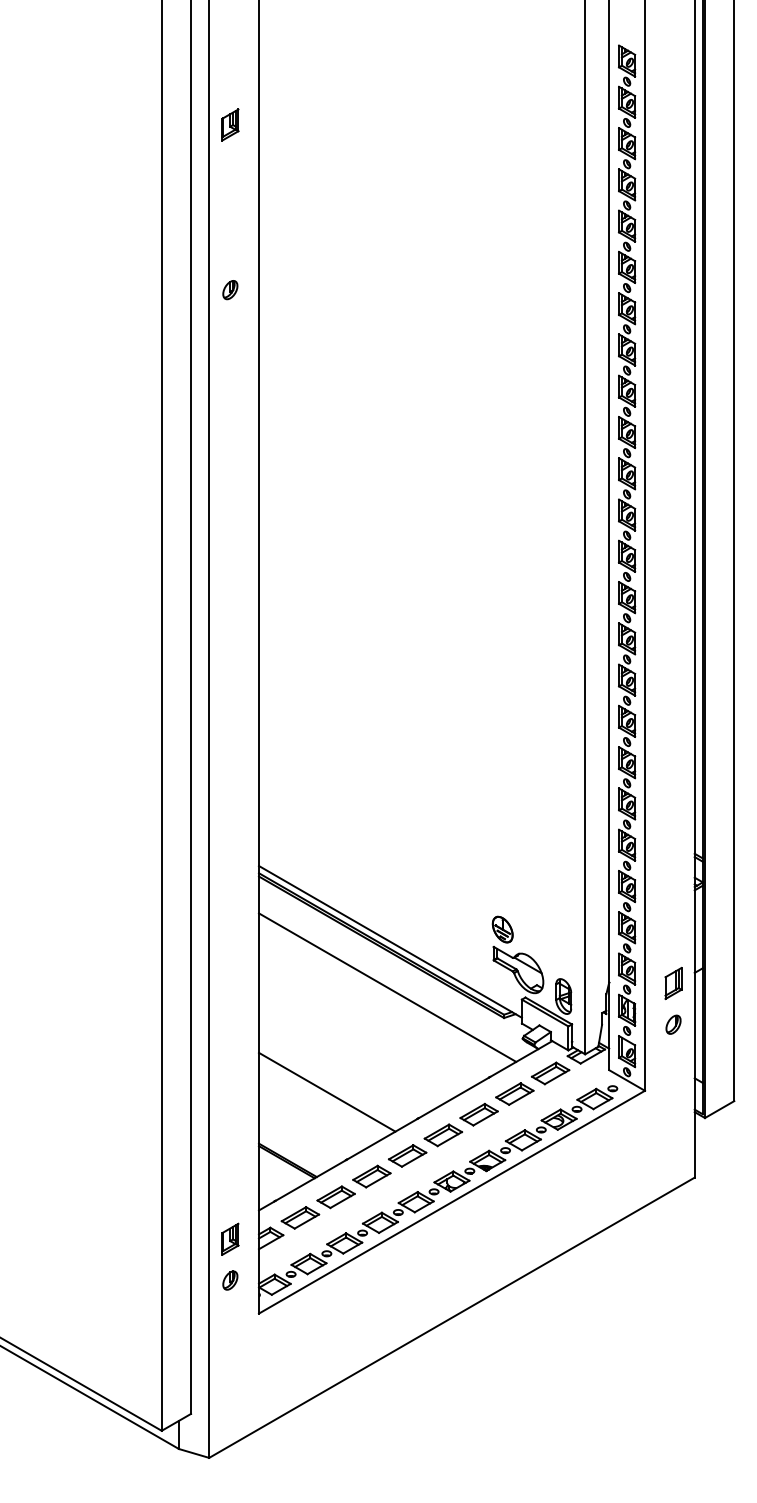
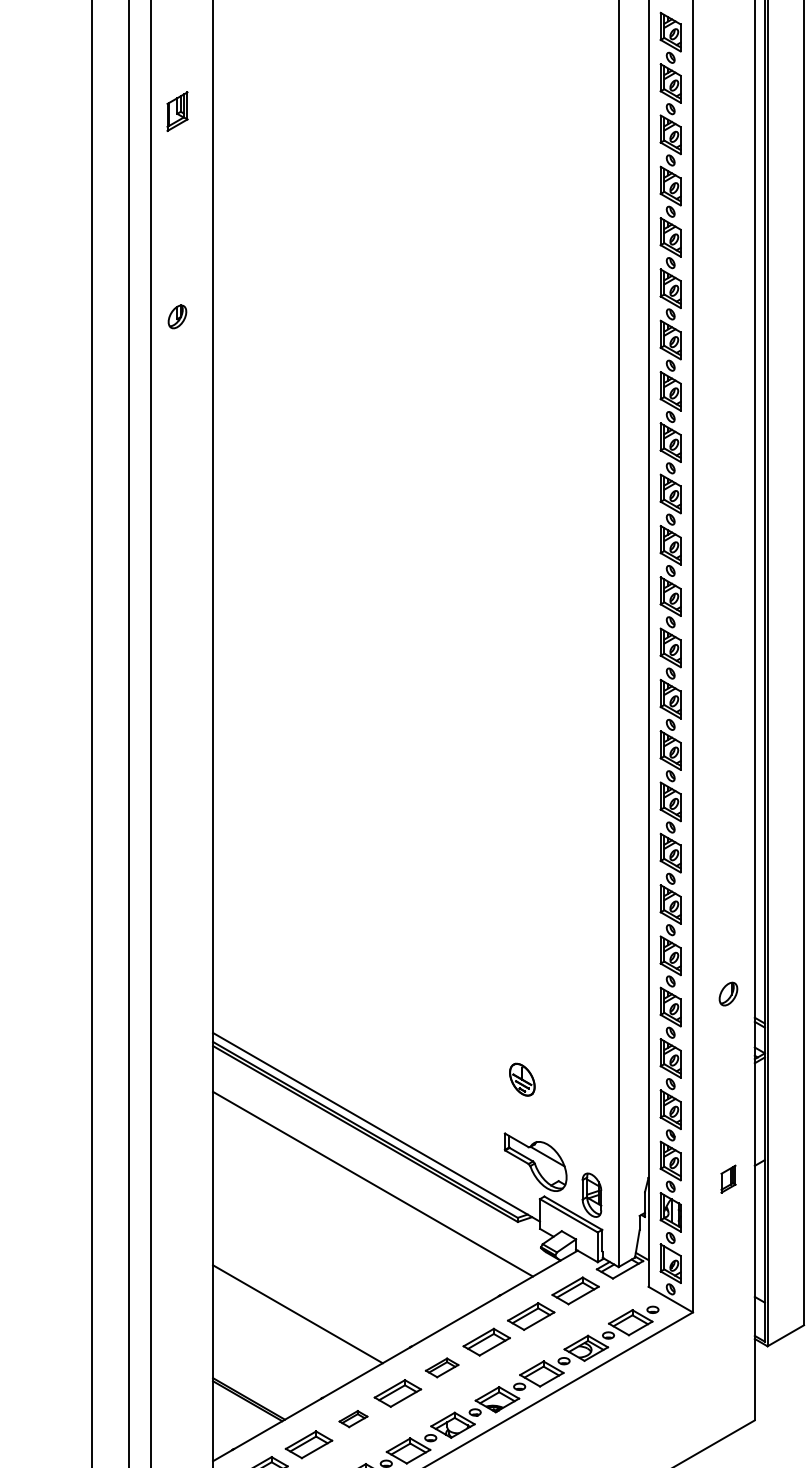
part: (502, 929) -> (522, 1079), moved
part: (673, 983) -> (728, 1179), size x0.7
part: (673, 1024) -> (728, 993), moved
part: (442, 1135) -> (441, 1368), size x0.7
part: (371, 1176) -> (352, 1418), size x0.6

